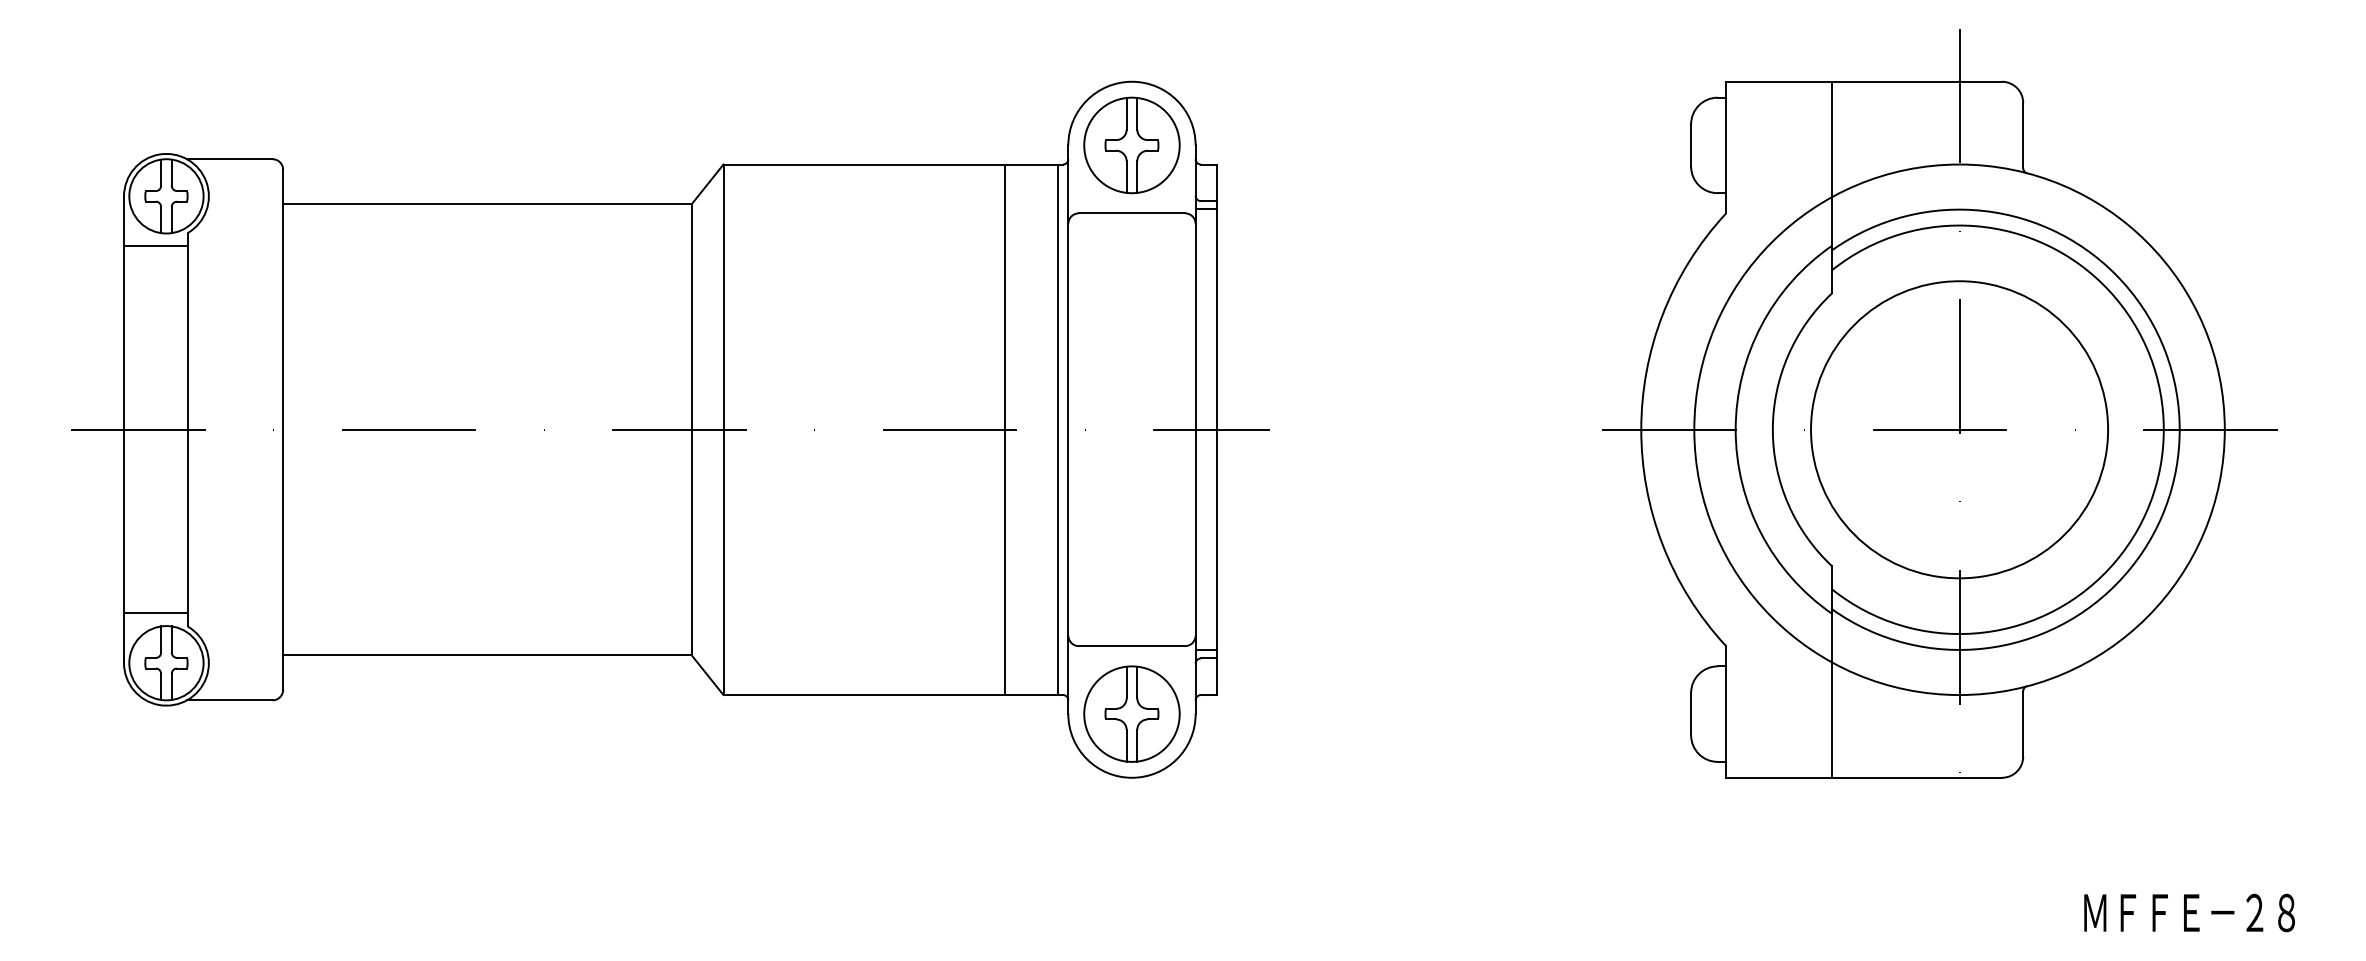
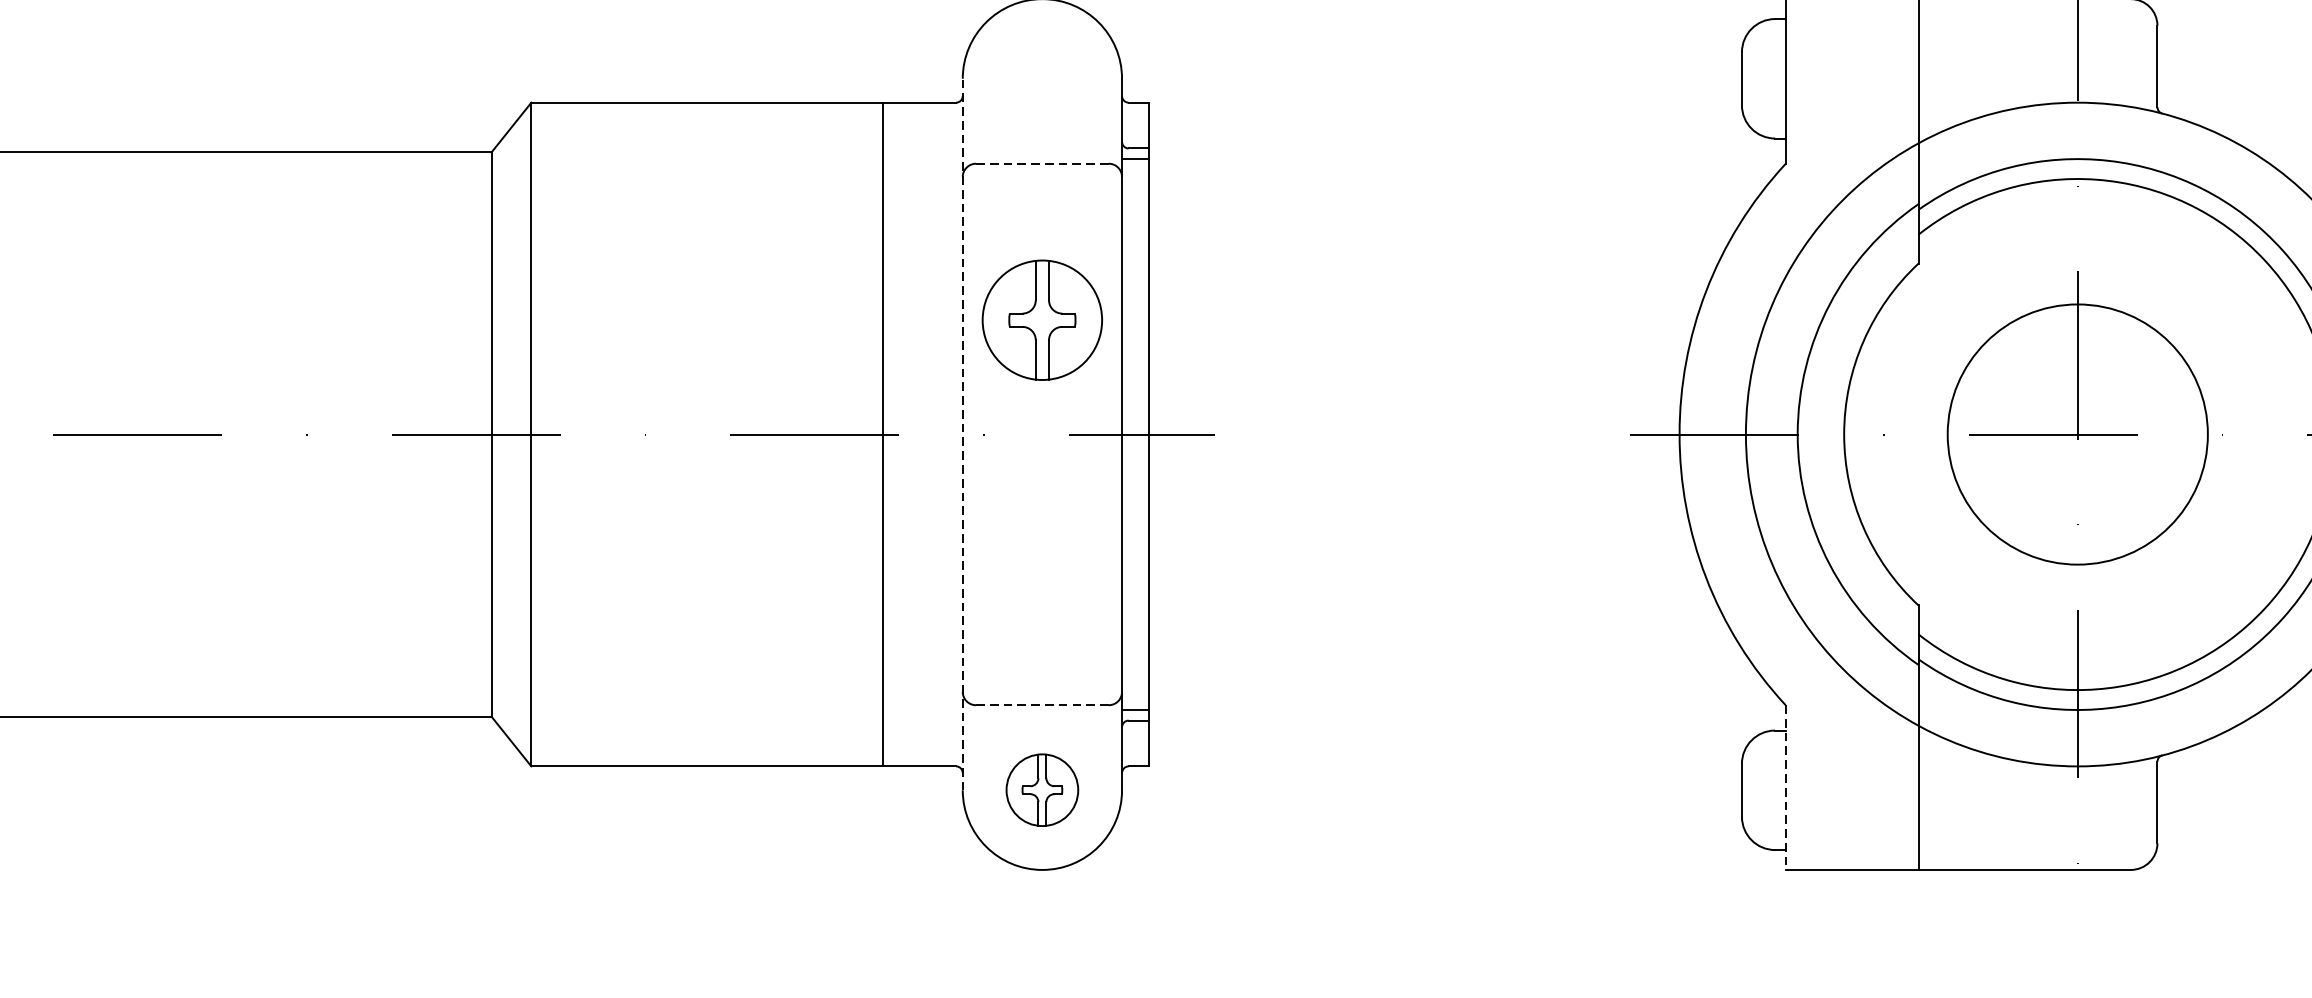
part: (1131, 145) -> (1041, 320), moved
line: (1132, 213) -> (1043, 163), solid -> dashed
line: (1057, 429) -> (949, 434), removed
line: (1068, 429) -> (962, 434), solid -> dashed
circle: (1959, 429) -> (2077, 434), size x0.7
line: (1131, 646) -> (1041, 705), solid -> dashed
line: (1726, 711) -> (1786, 786), solid -> dashed
part: (1131, 713) -> (1041, 789), size x0.6

